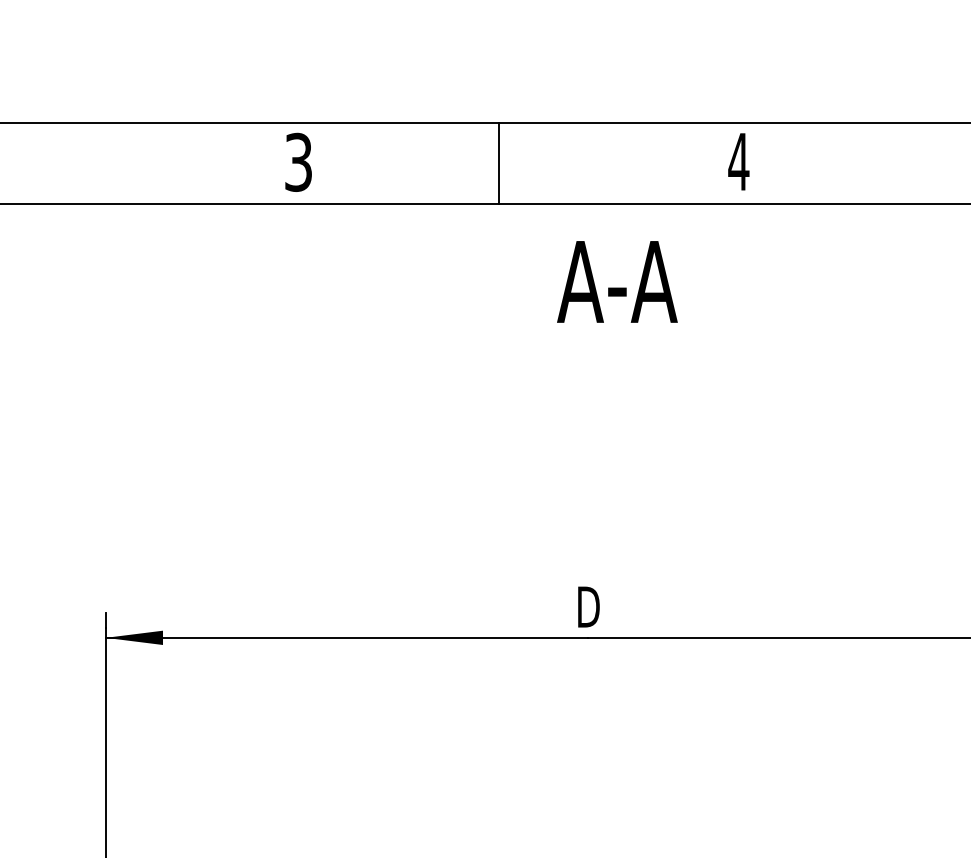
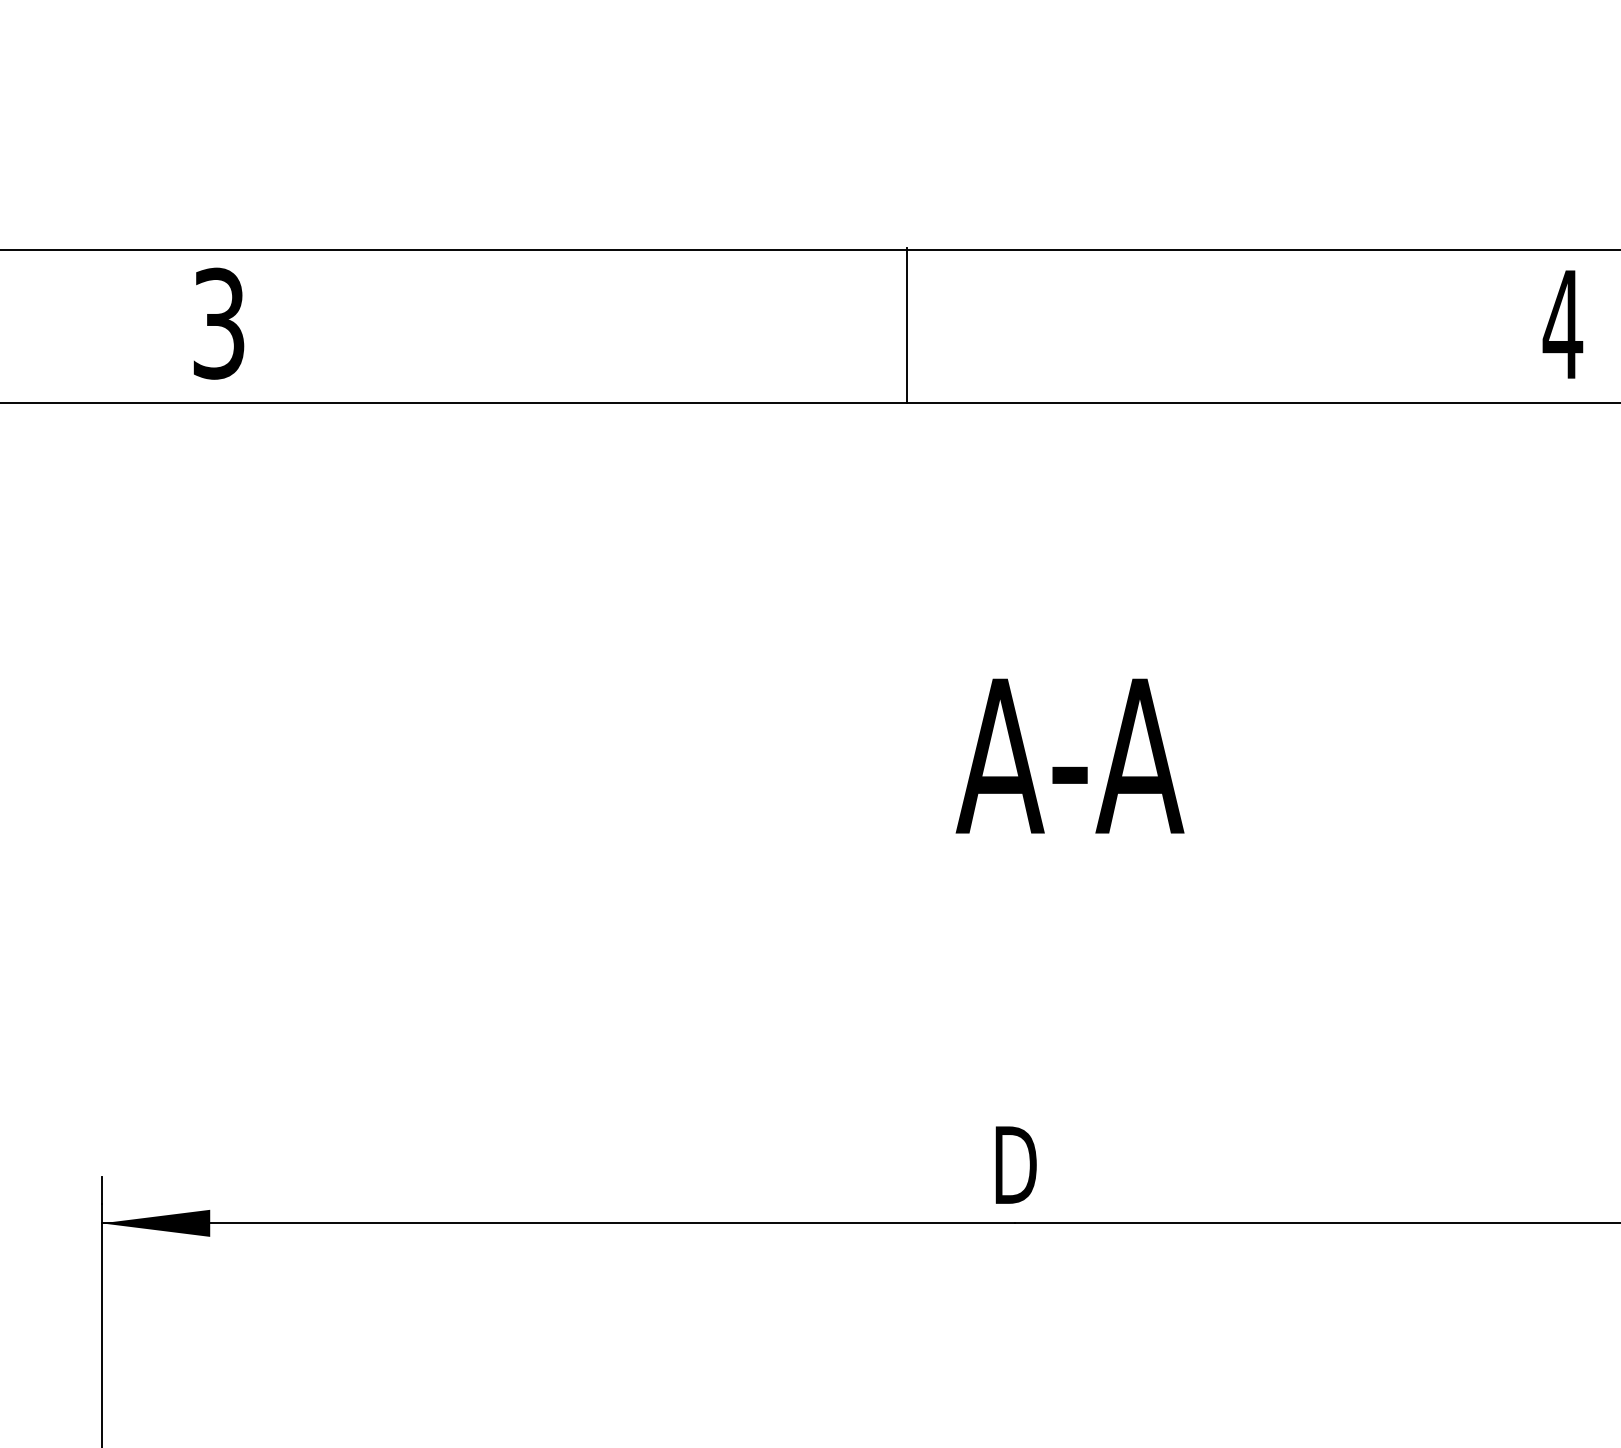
text: (298, 161) -> (218, 321), moved
text: (738, 161) -> (1562, 323), moved
line: (498, 163) -> (907, 325), moved
text: (617, 281) -> (1070, 755), moved

